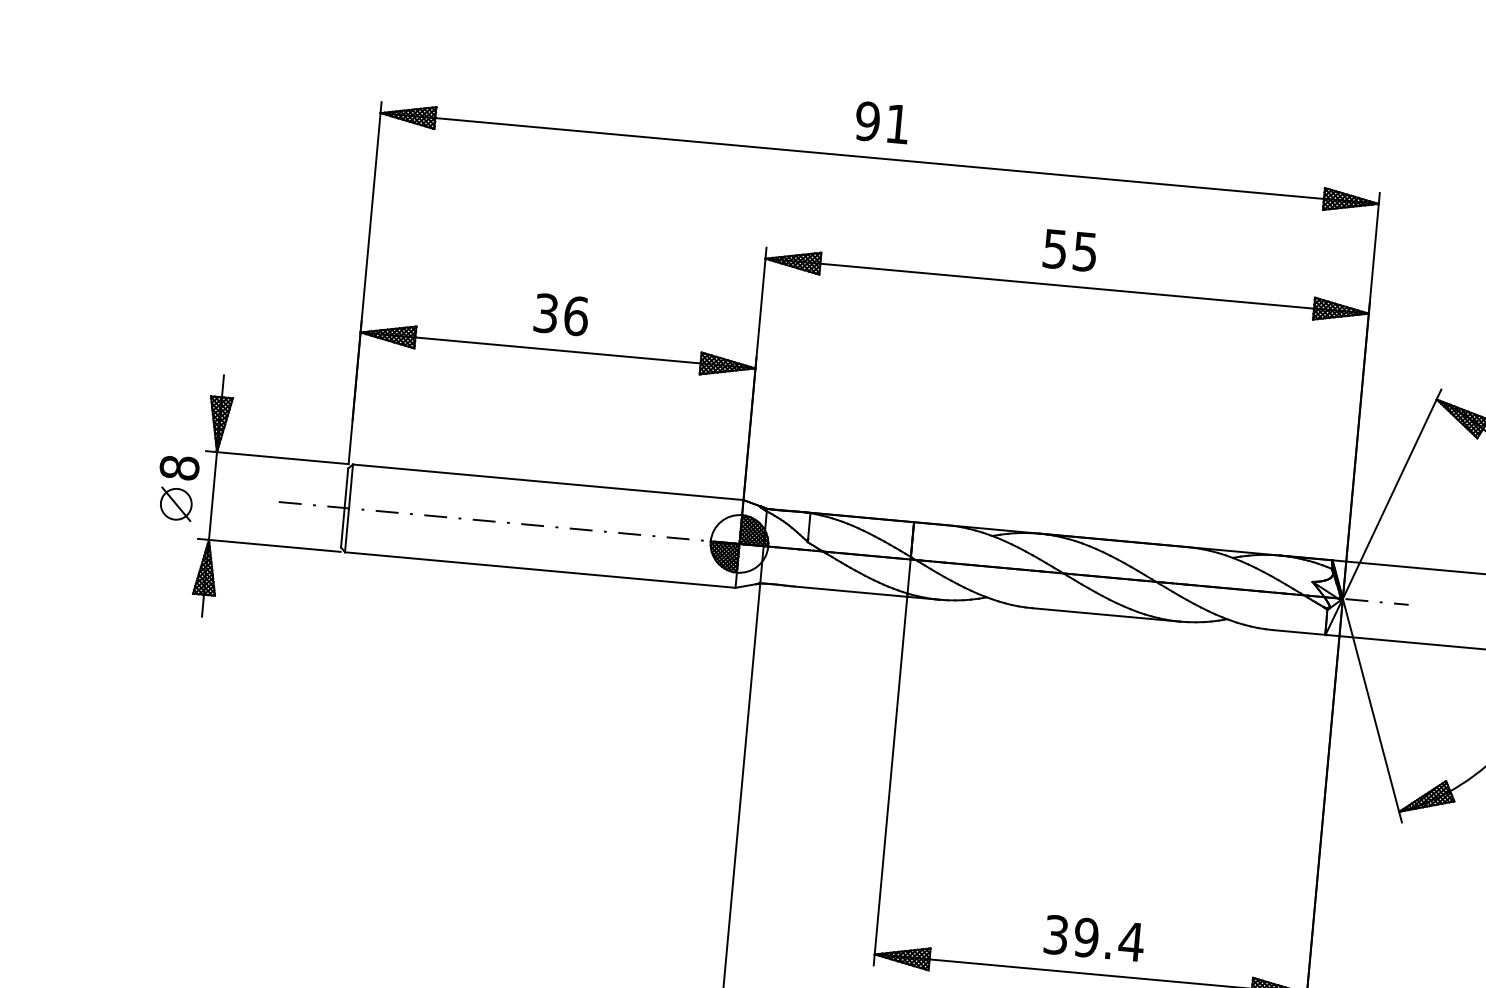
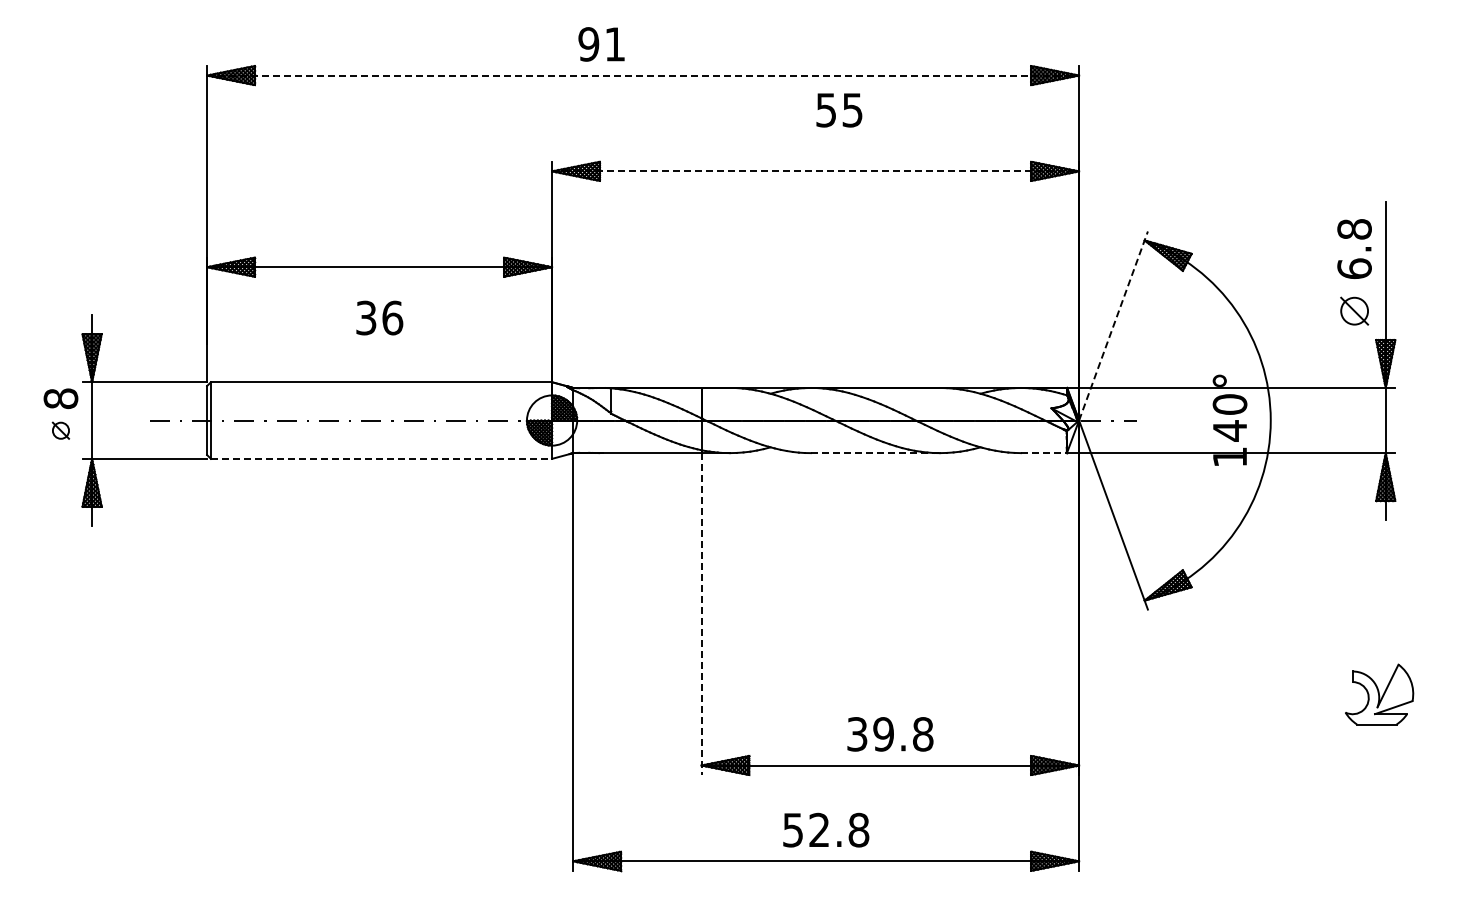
text: (882, 122) -> (601, 44), moved
line: (880, 158) -> (643, 75), solid -> dashed
text: (1070, 250) -> (839, 110), moved
line: (1067, 286) -> (815, 171), solid -> dashed
text: (561, 314) -> (379, 317), moved
line: (1392, 494) -> (1113, 326), solid -> dashed
part: (175, 504) -> (60, 430), size x0.6
line: (540, 569) -> (381, 458), solid -> dashed
line: (1106, 615) -> (875, 453), solid -> dashed
line: (1299, 632) -> (1044, 453), solid -> dashed
line: (890, 781) -> (701, 614), solid -> dashed
text: (1132, 942) -> (923, 734), 39.4 -> 39.8

